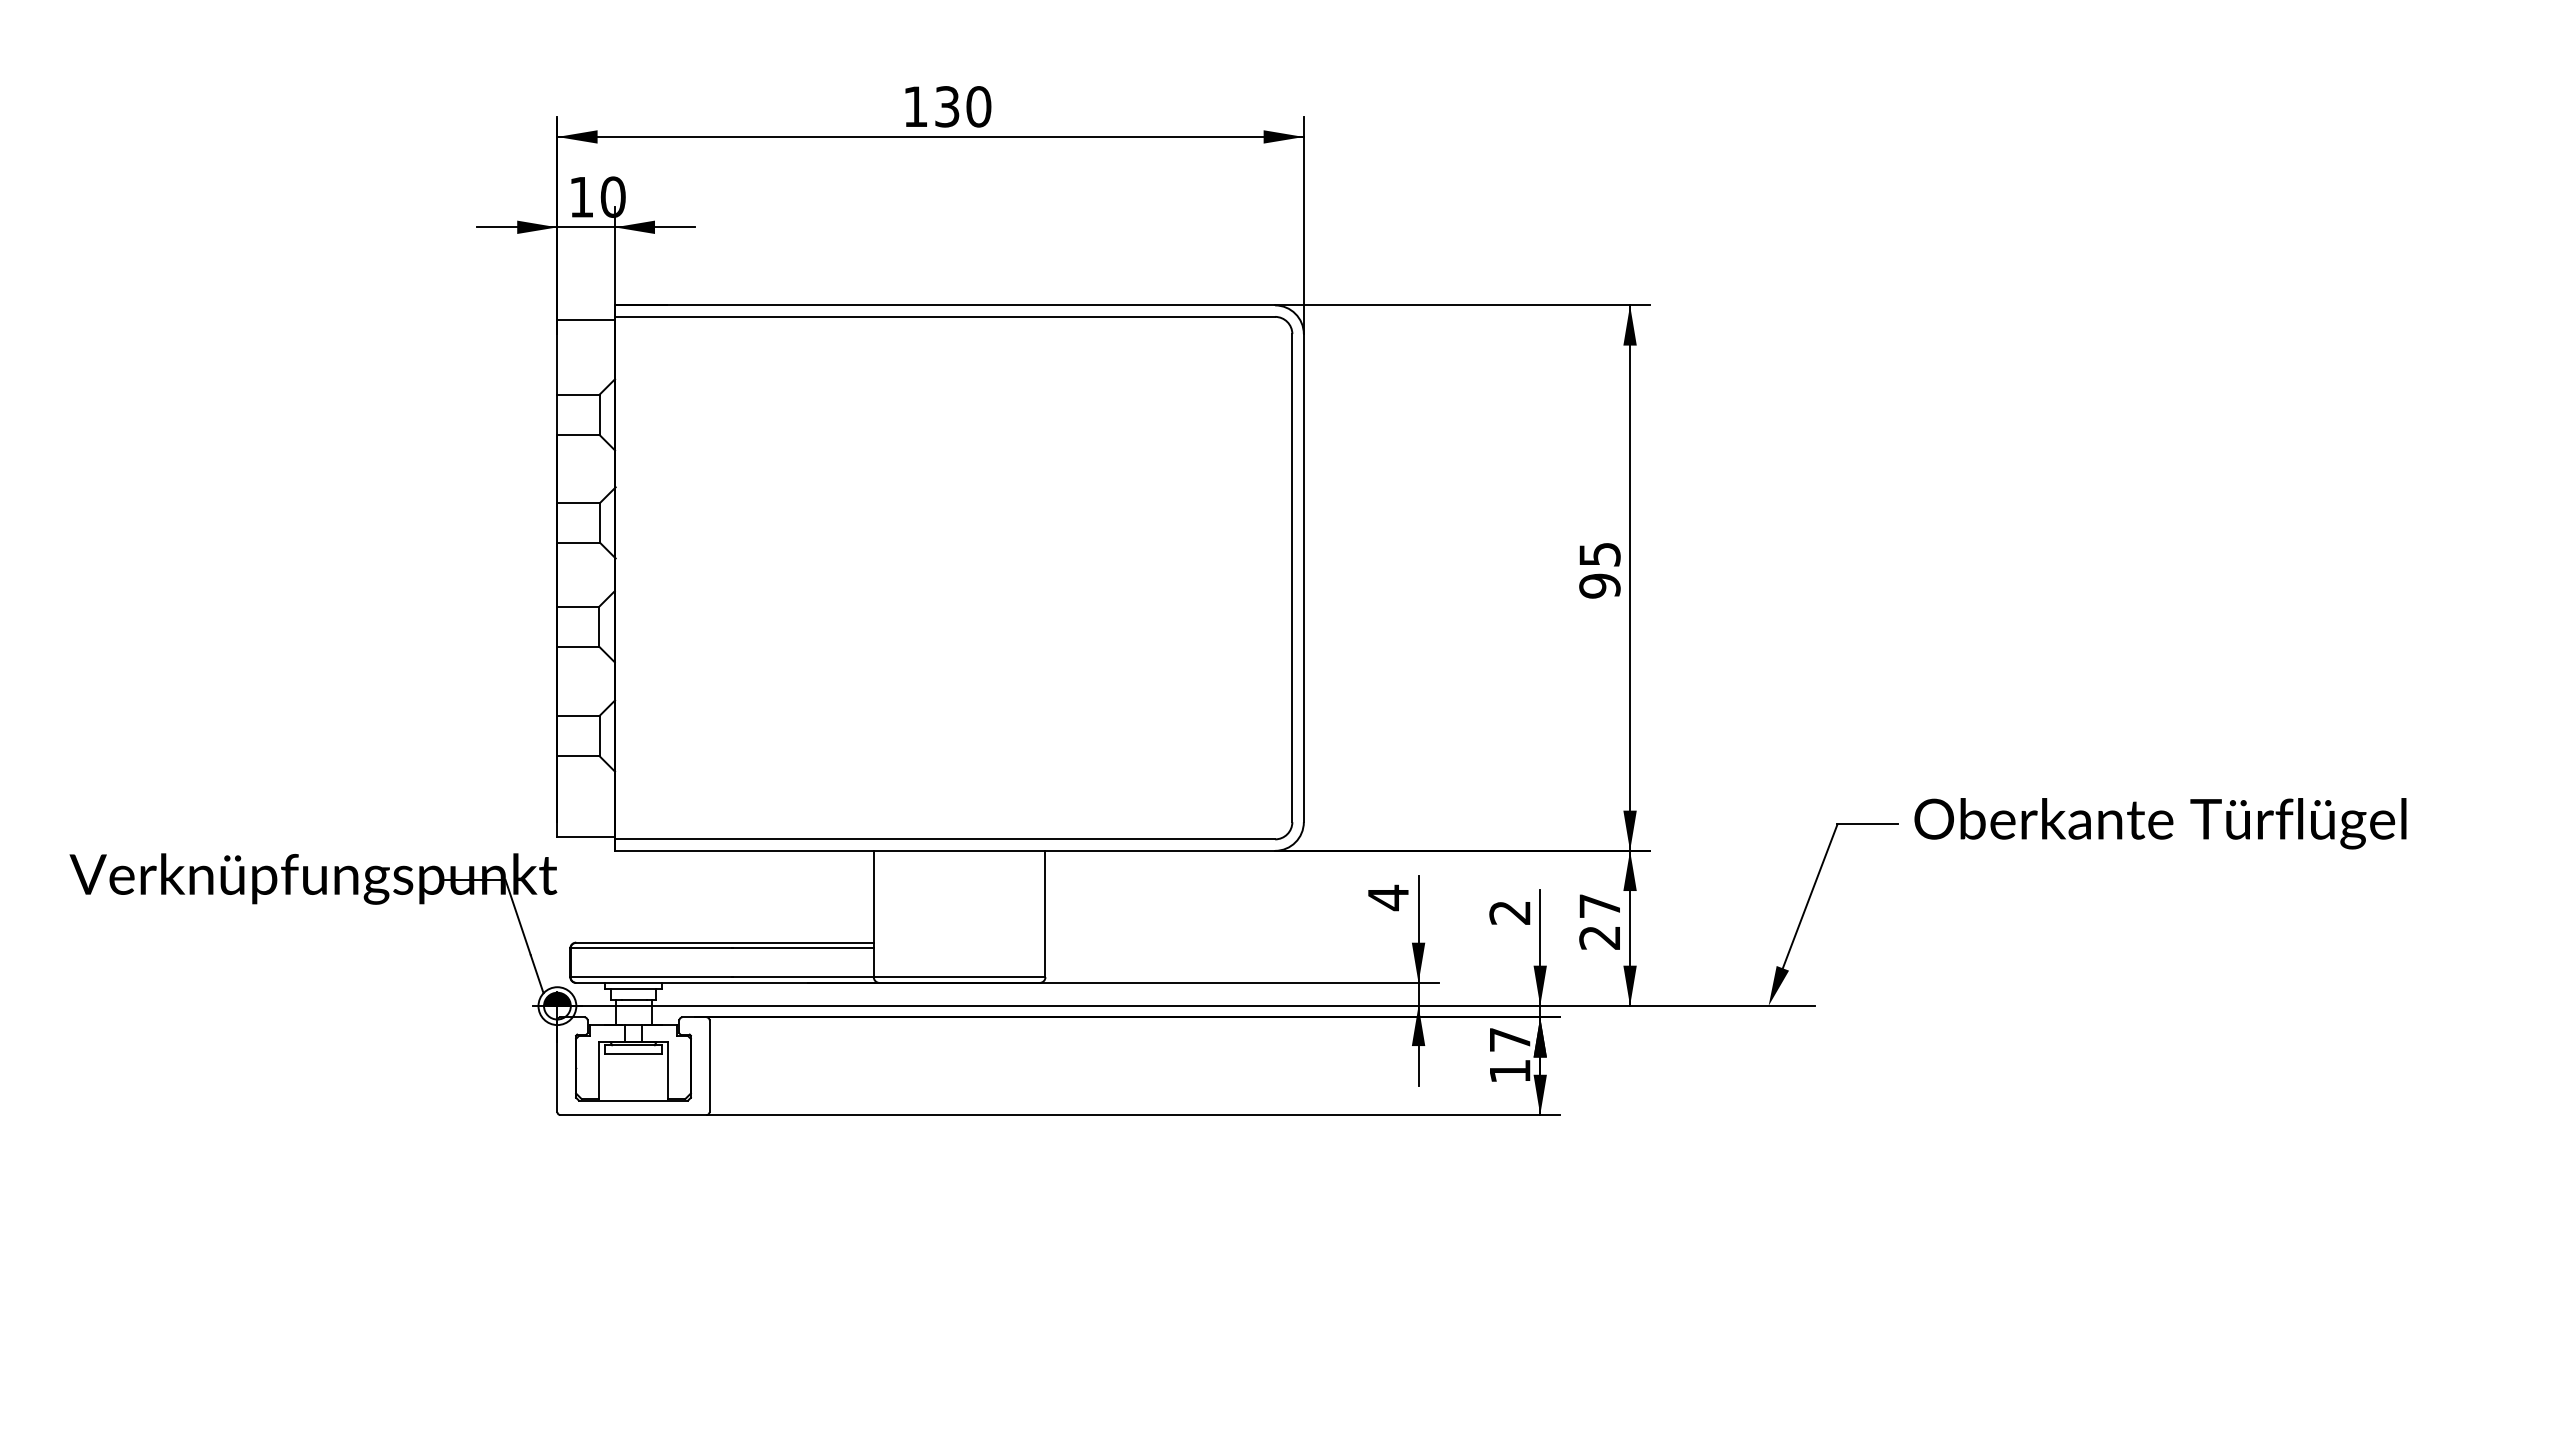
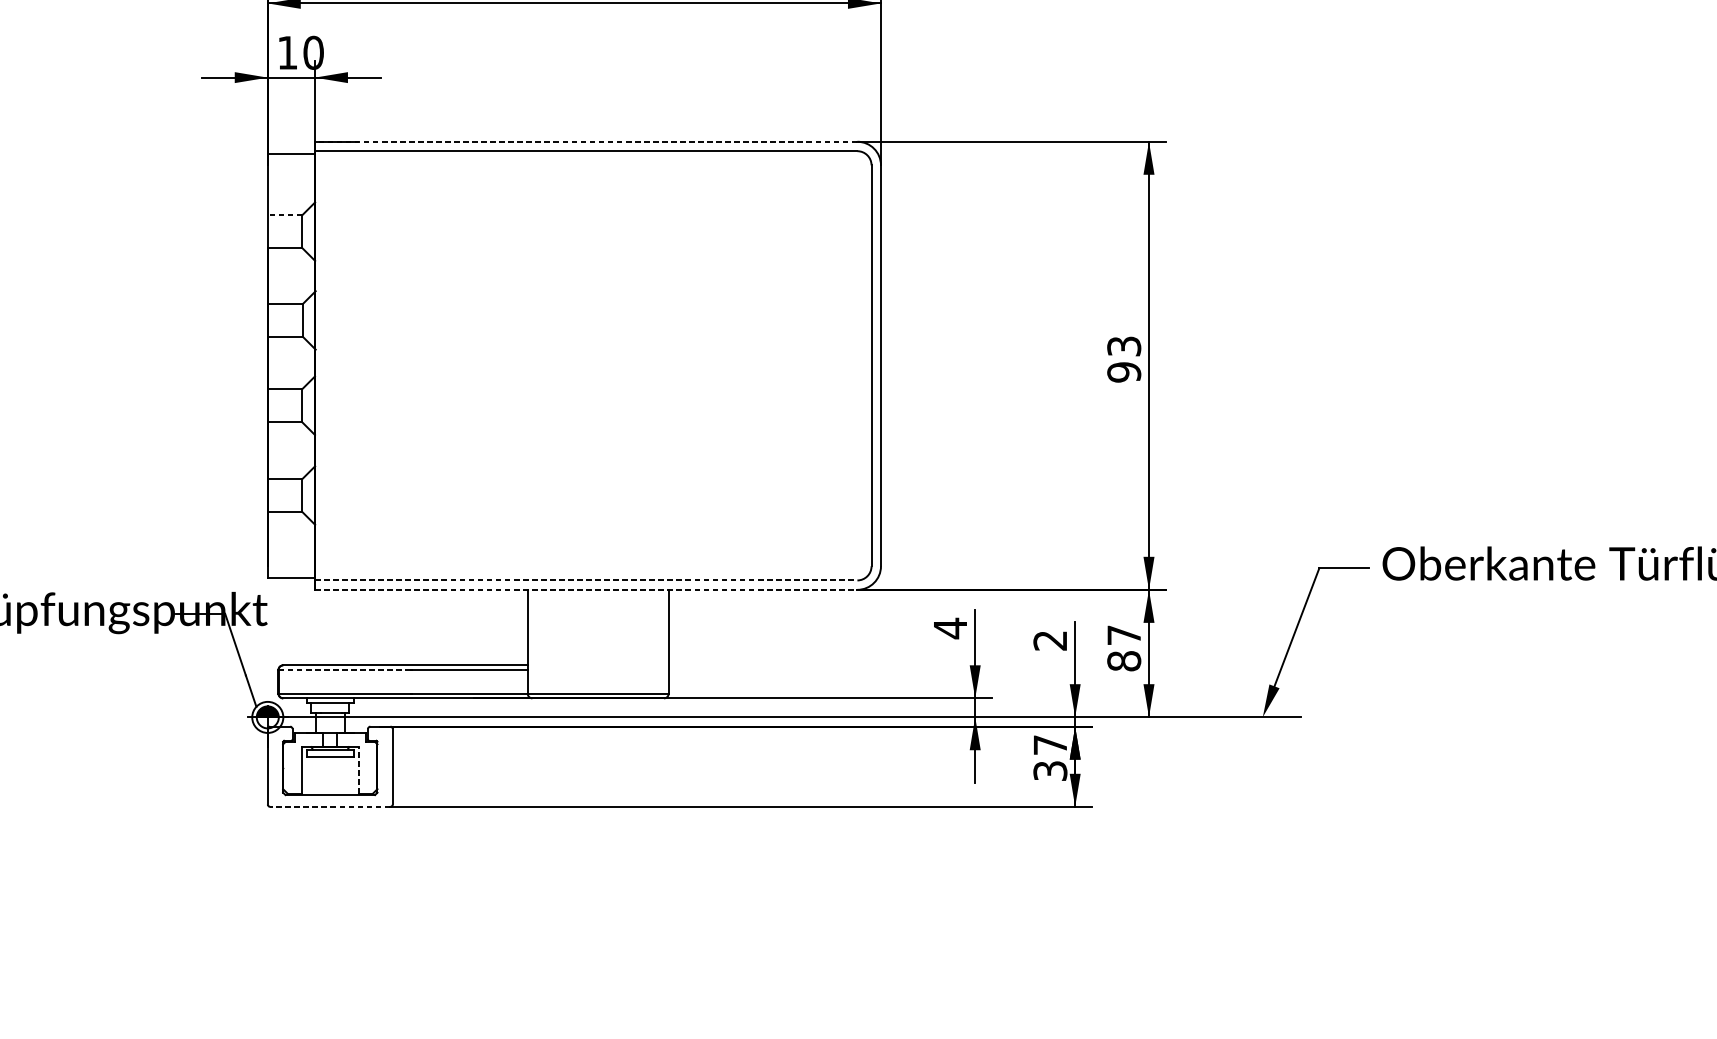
line: (944, 305) -> (585, 141), solid -> dashed
line: (577, 394) -> (284, 214), solid -> dashed
text: (1599, 553) -> (1123, 345), 95 -> 93
line: (945, 839) -> (586, 580), solid -> dashed
line: (945, 850) -> (586, 589), solid -> dashed
text: (1599, 937) -> (1123, 661), 27 -> 87
line: (651, 948) -> (345, 670), solid -> dashed
line: (667, 1070) -> (358, 770), solid -> dashed
text: (1509, 1071) -> (1049, 771), 17 -> 37
line: (633, 1115) -> (330, 807), solid -> dashed

